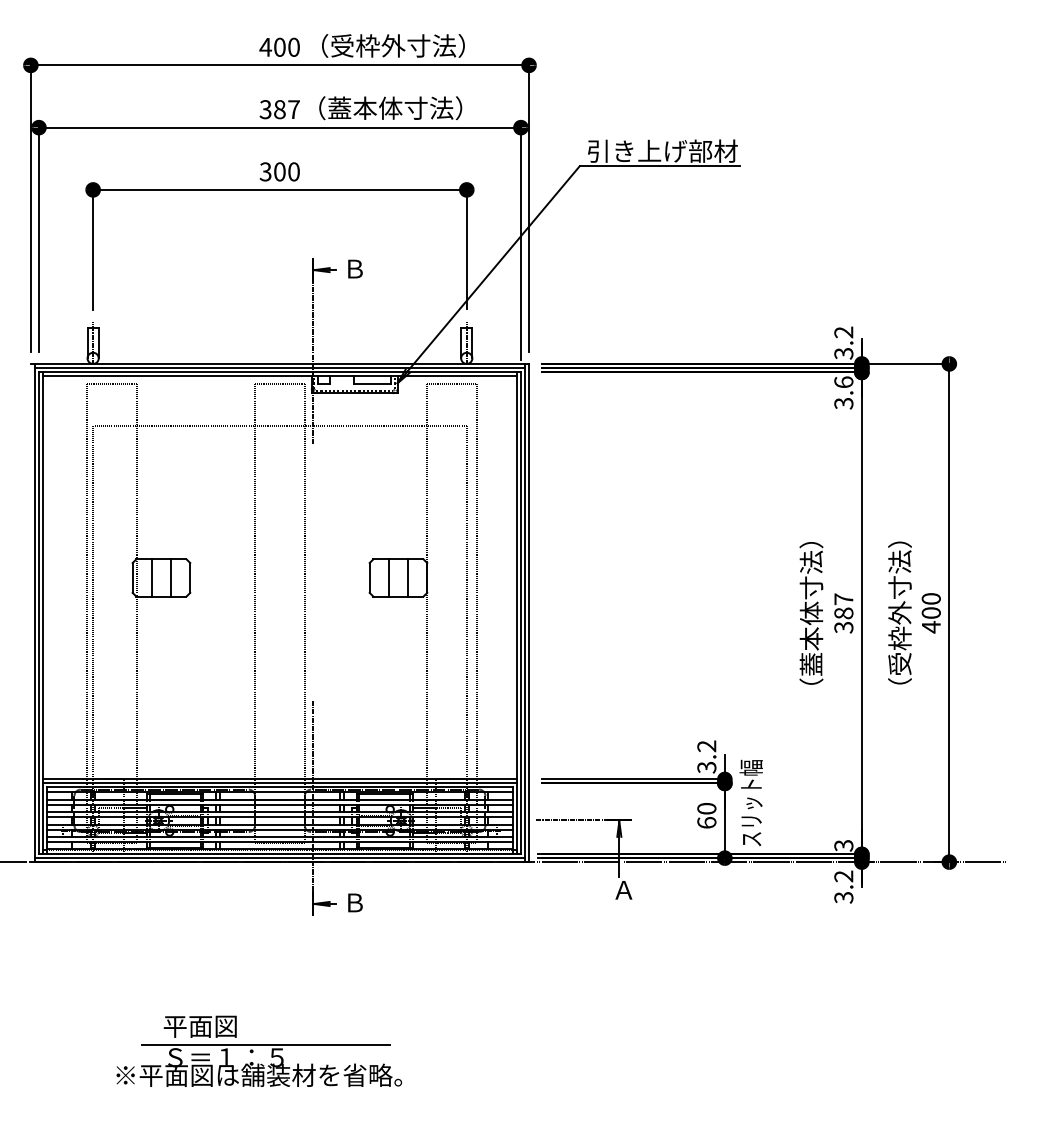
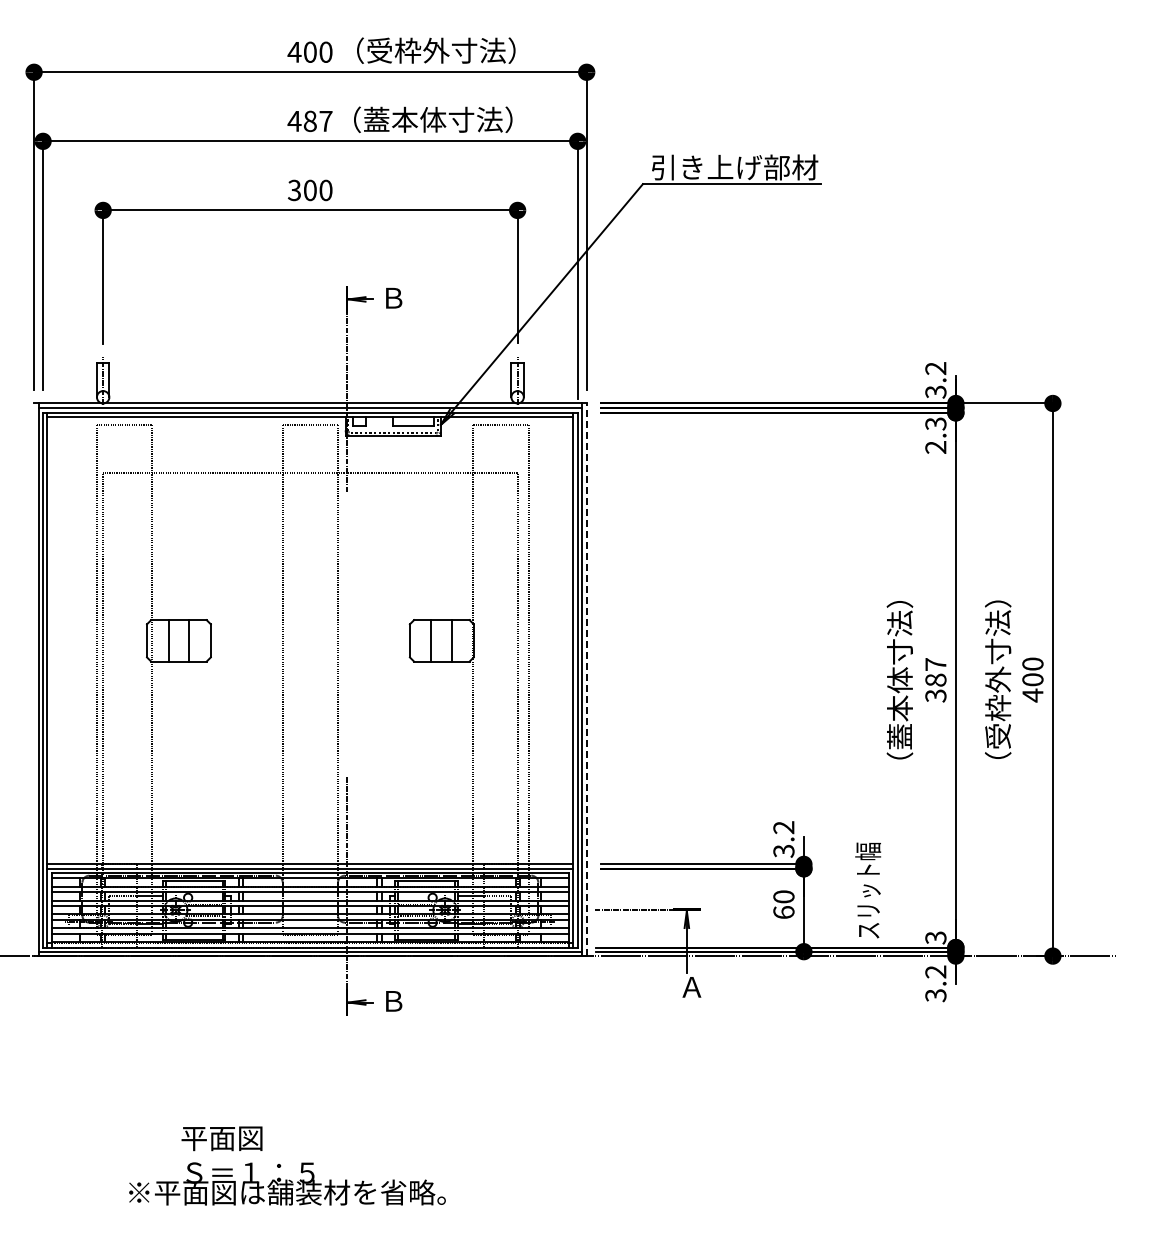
text: (265, 109) -> (294, 121), 387 -> 487
text: (843, 392) -> (935, 435), 3.6 -> 2.3
line: (528, 612) -> (586, 679), solid -> dashed
text: (751, 803) -> (868, 890), moved
line: (265, 1045) -> (294, 1159), removed

